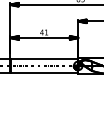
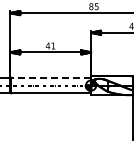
line: (44, 59) -> (51, 77), solid -> dashed

